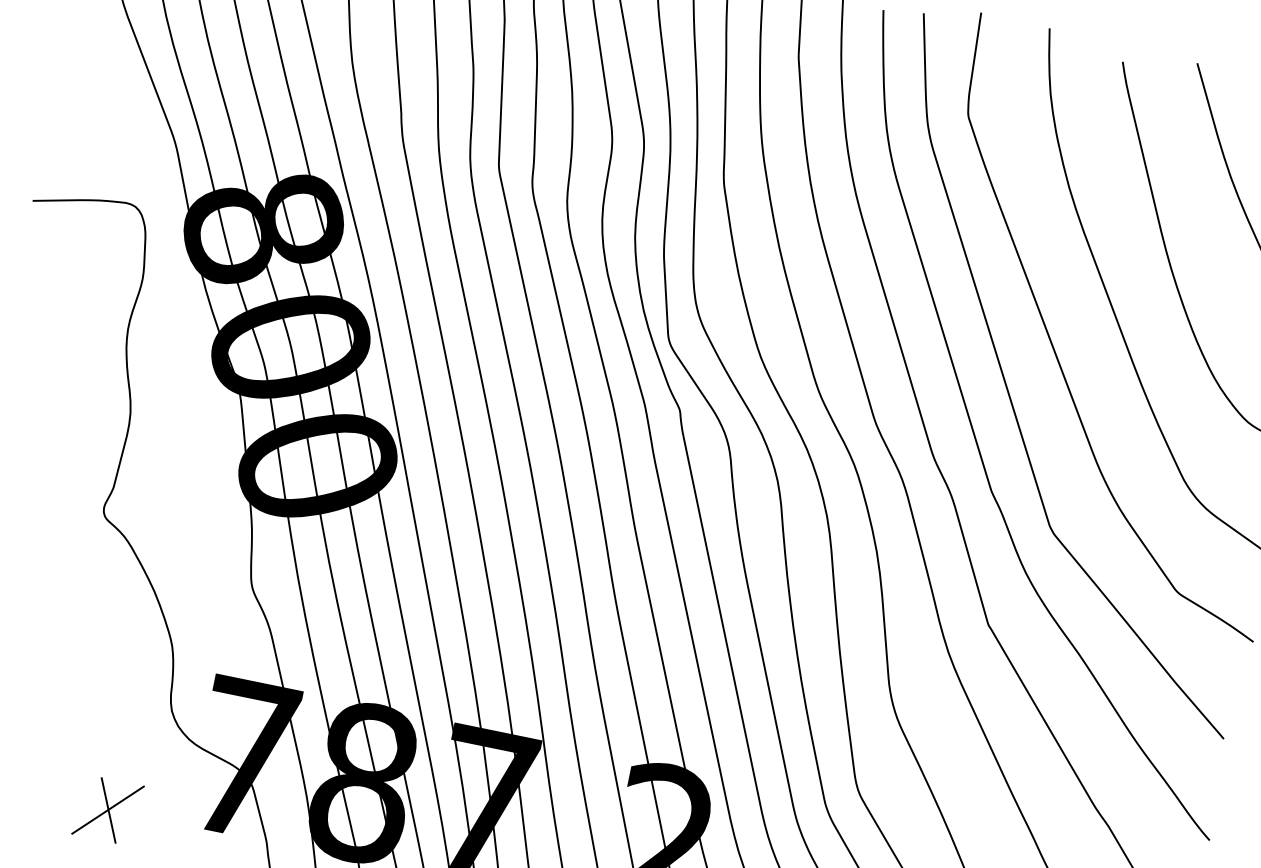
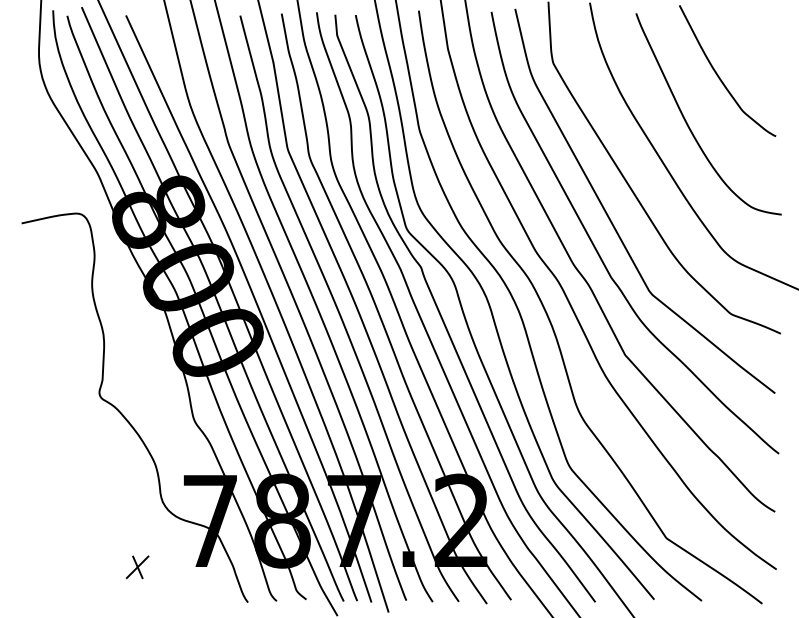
part: (107, 810) -> (137, 567), size x0.6

